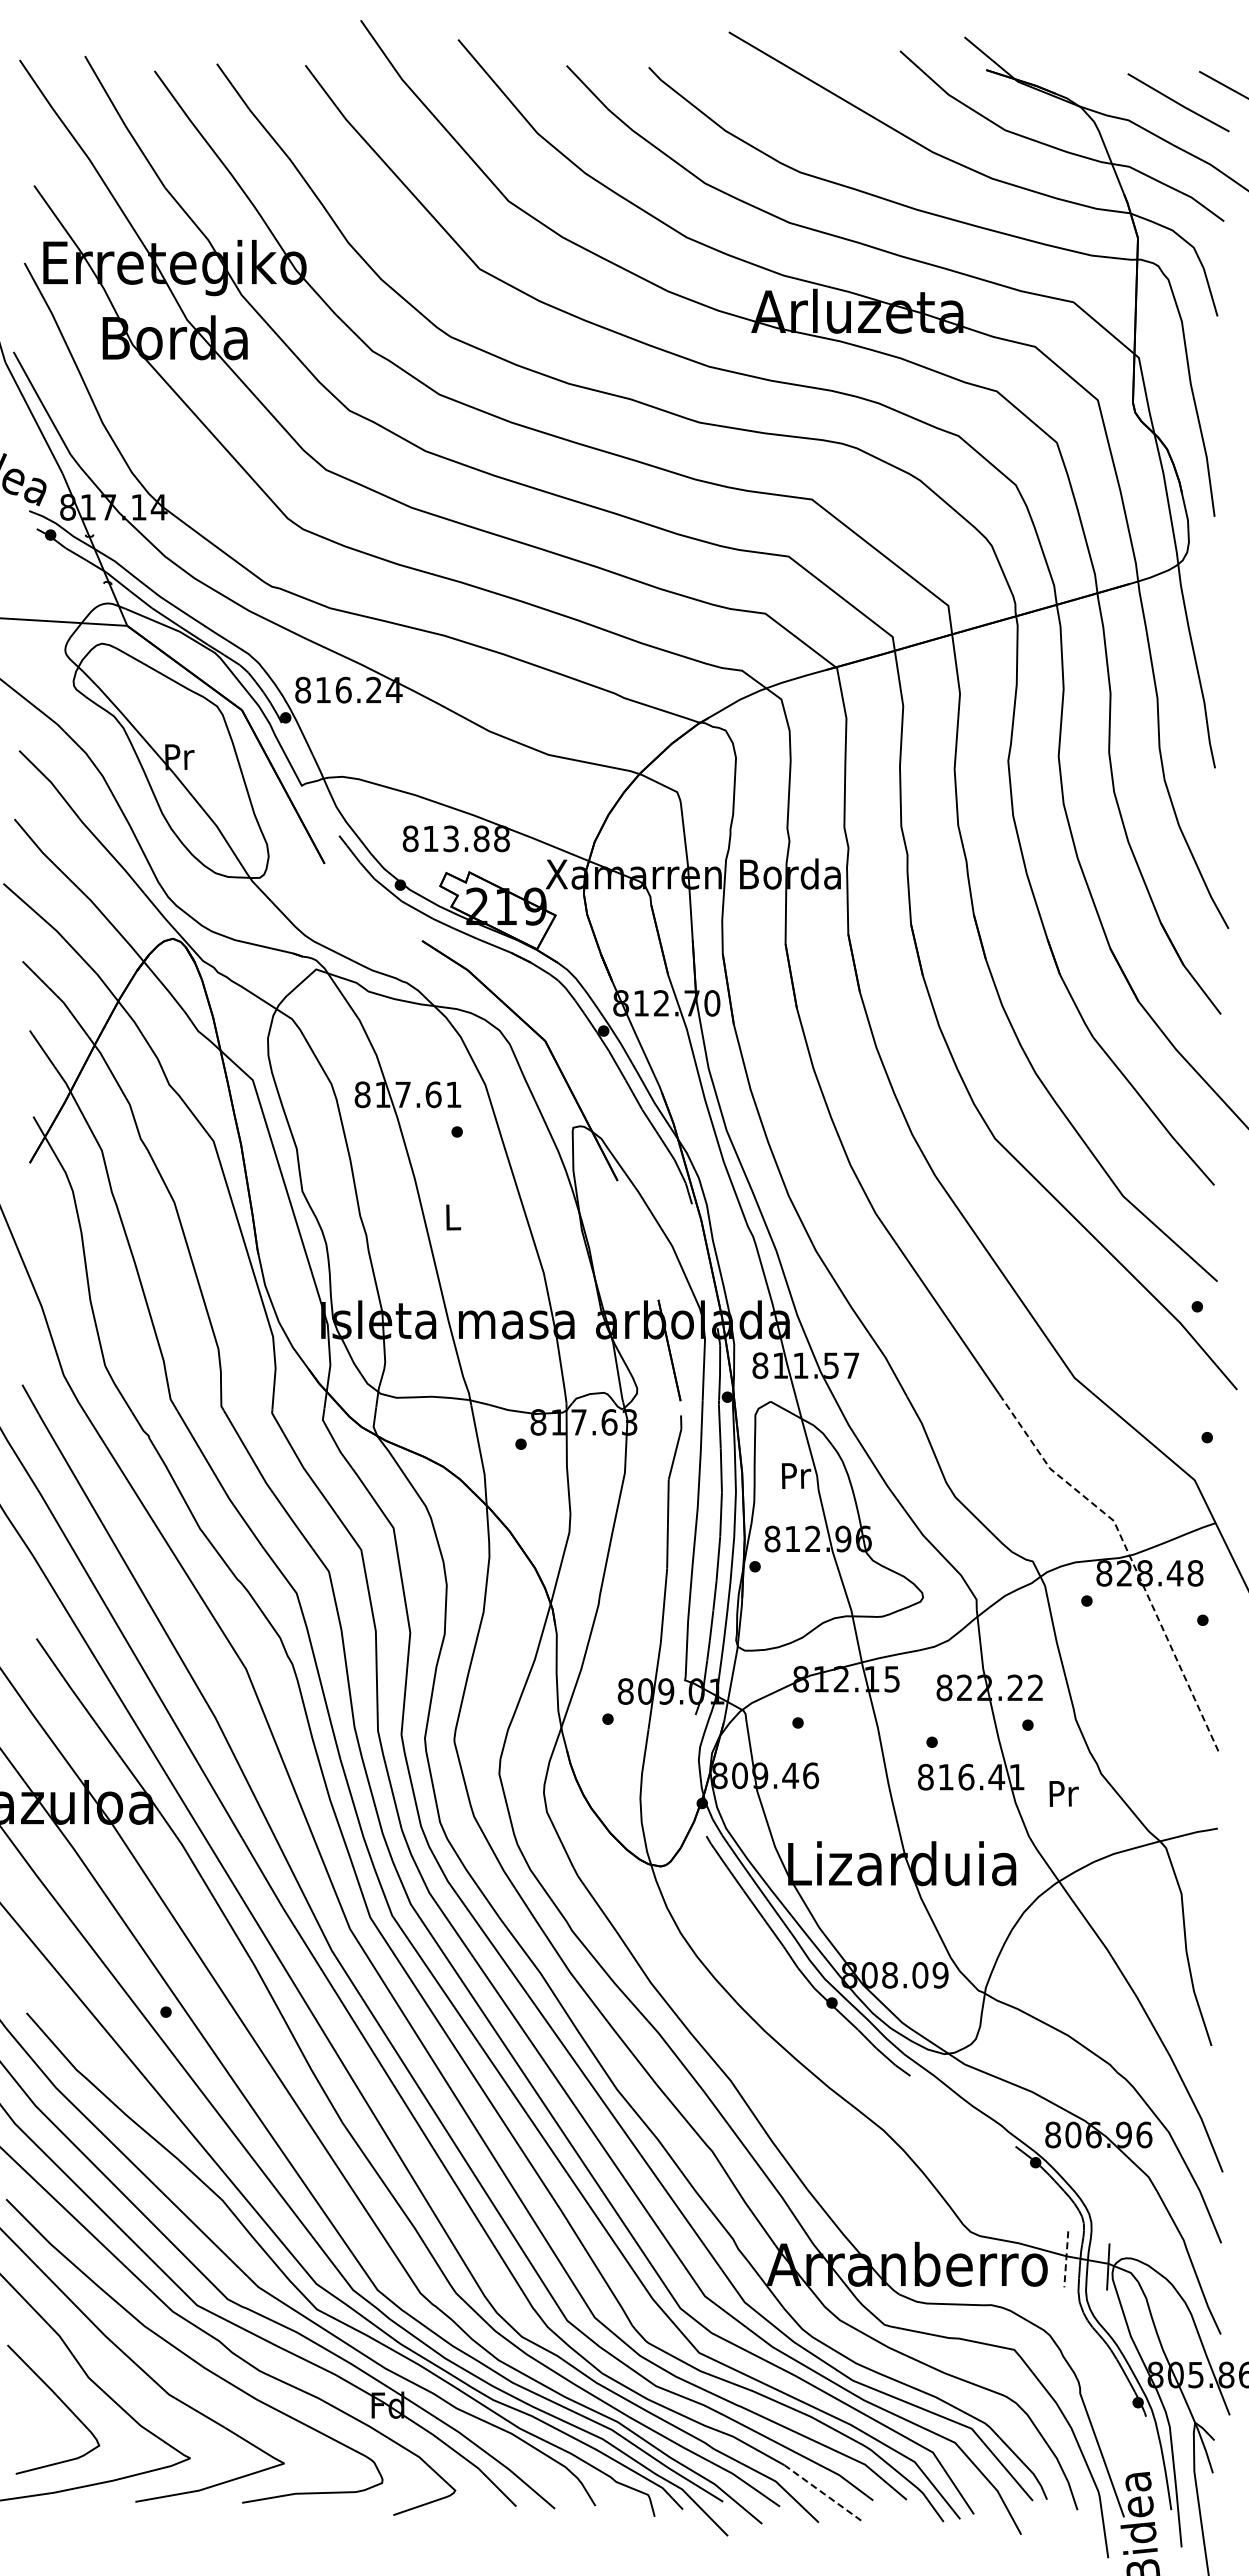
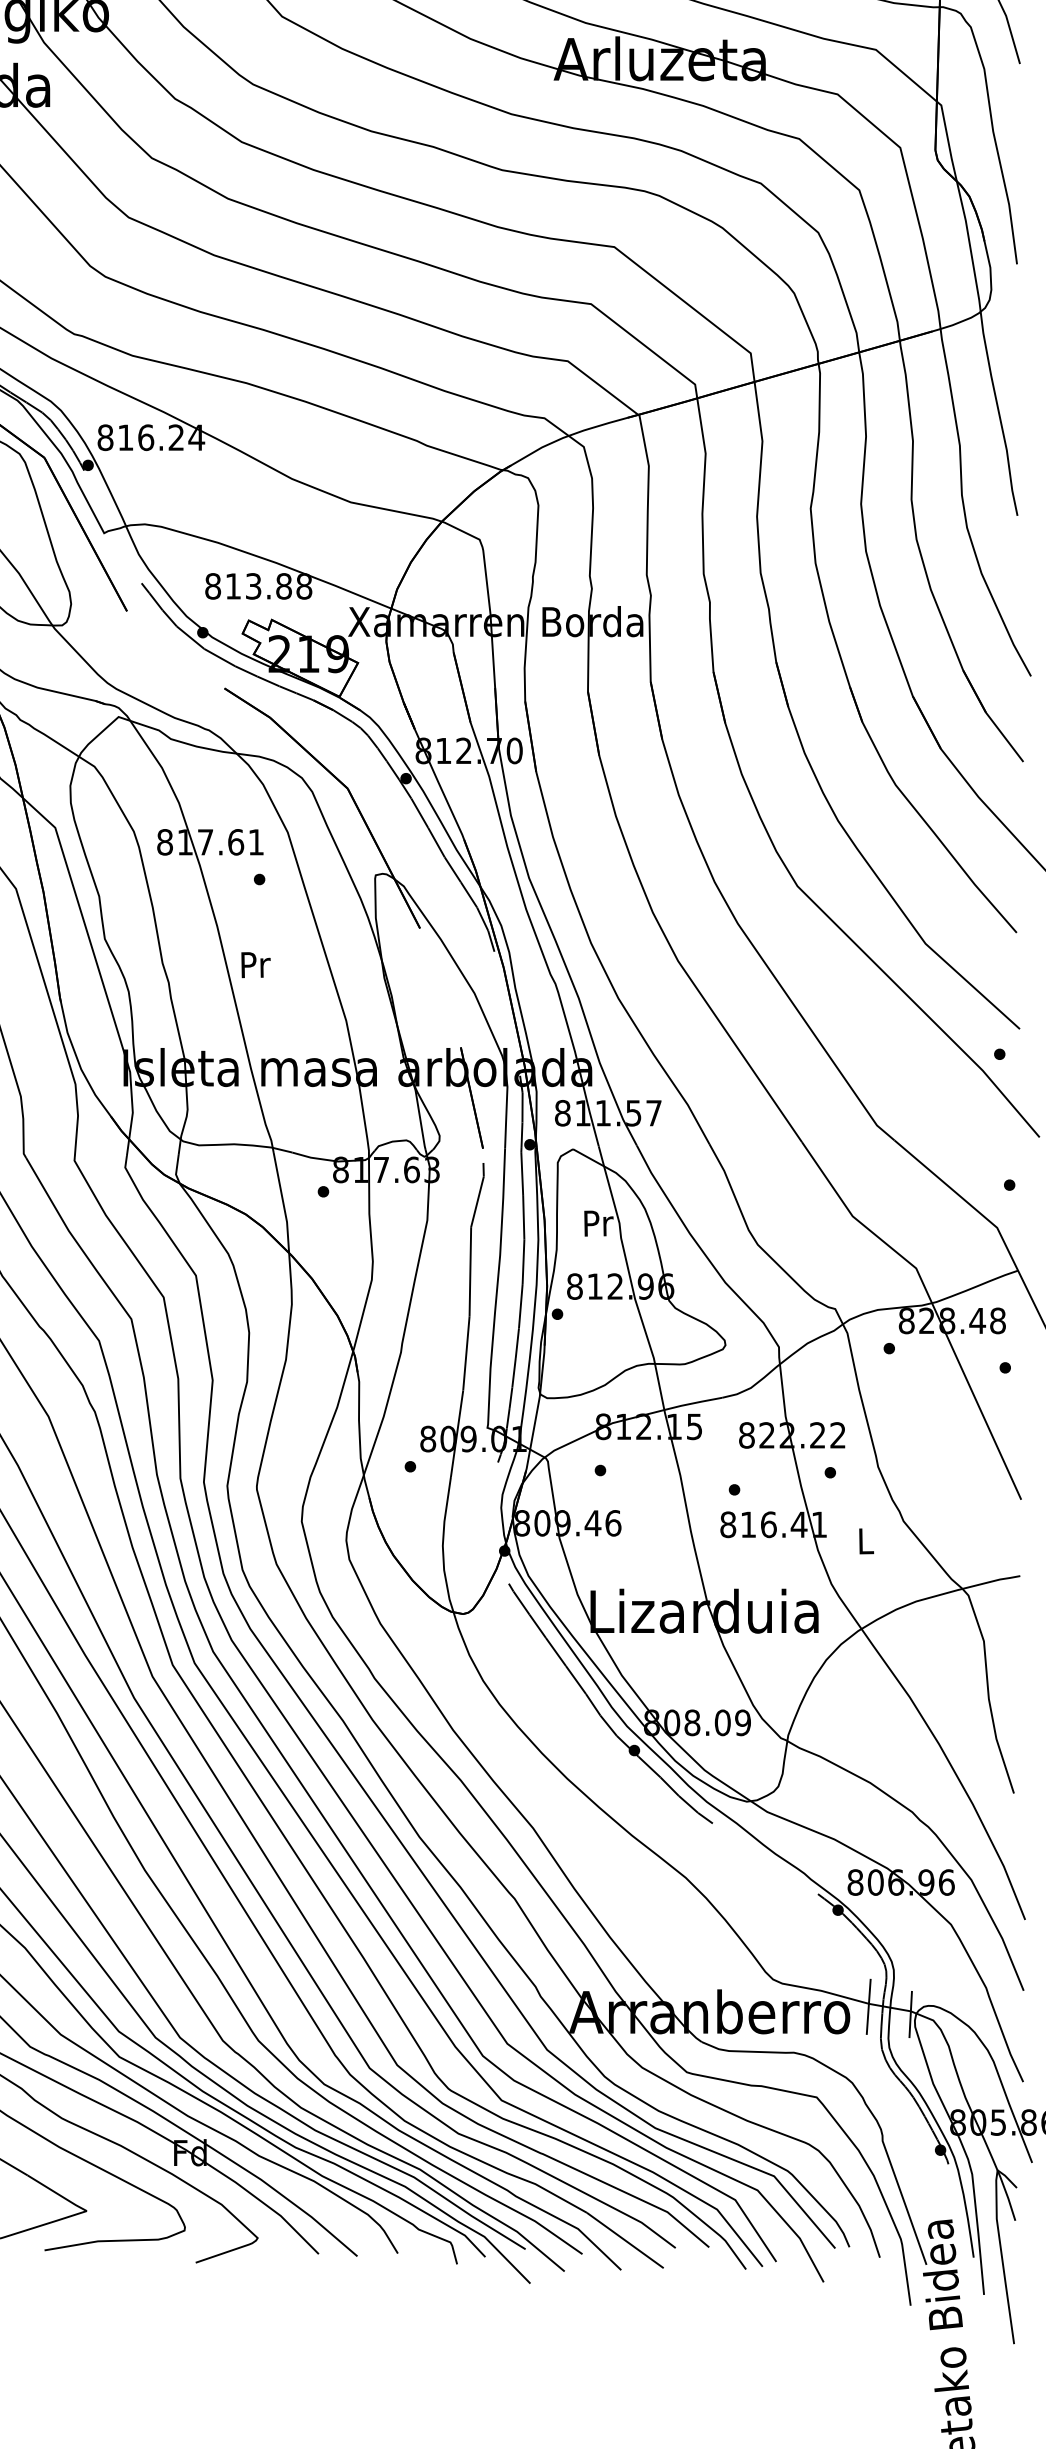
text: (453, 1217) -> (255, 965), L -> Pr
line: (1130, 1557) -> (932, 1305), dashed -> solid
text: (1063, 1793) -> (865, 1541), Pr -> L
line: (1066, 2259) -> (868, 2007), dashed -> solid
line: (822, 2492) -> (624, 2240), dashed -> solid

